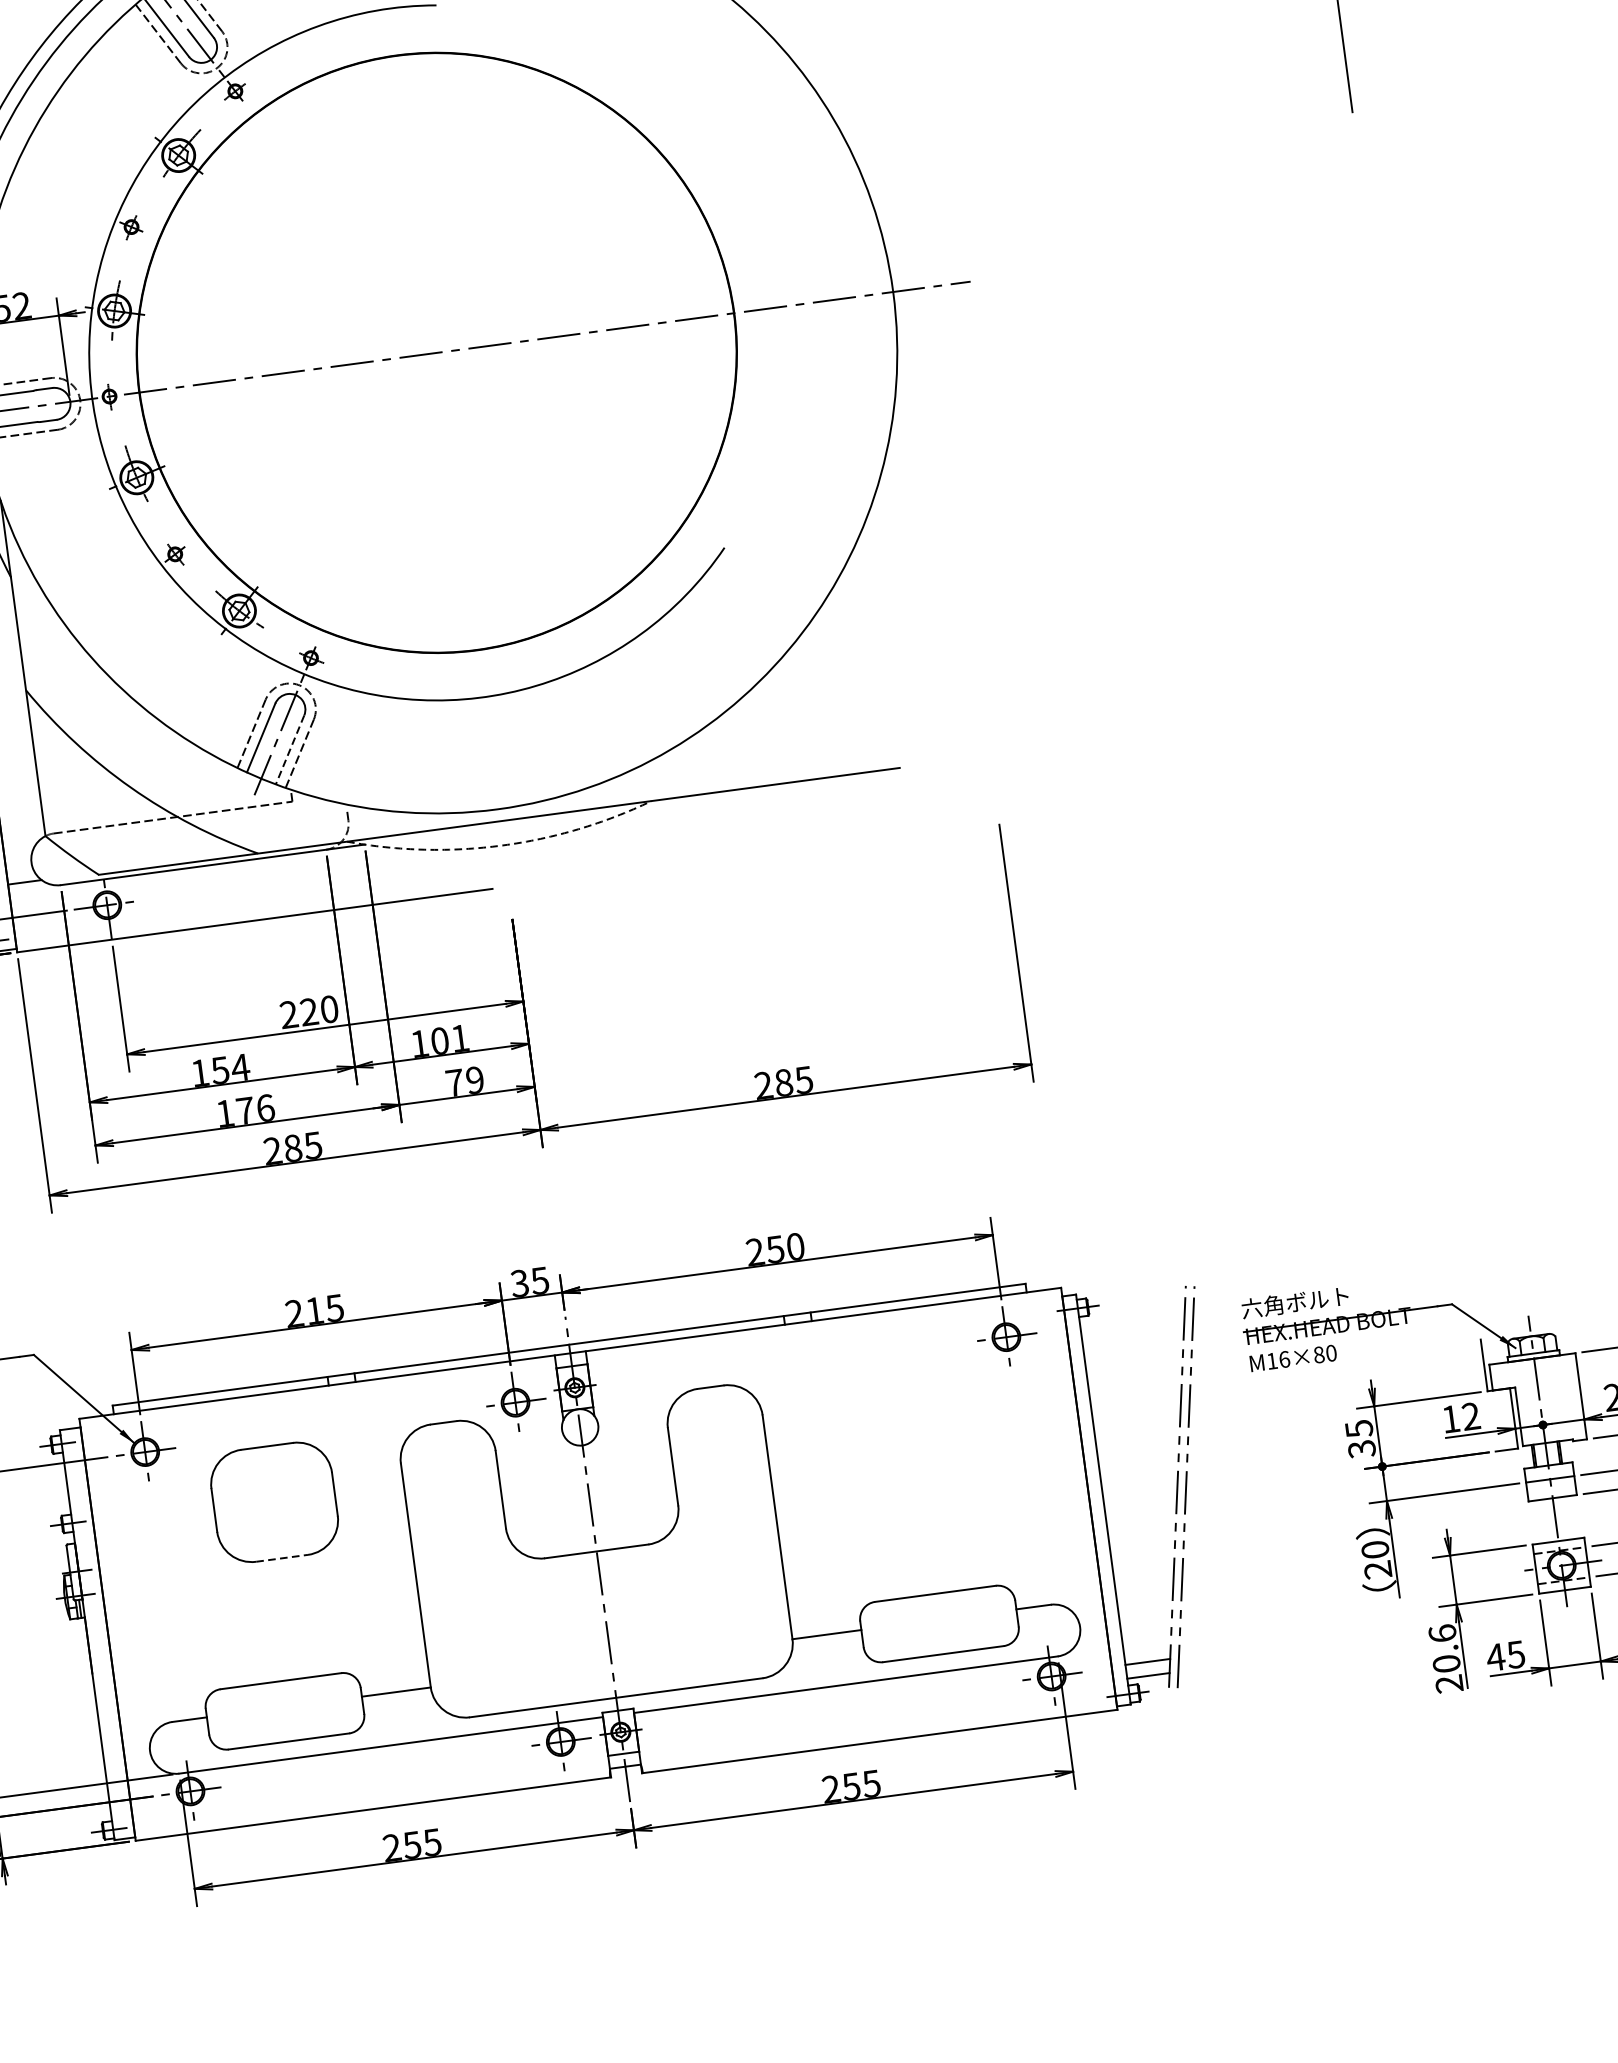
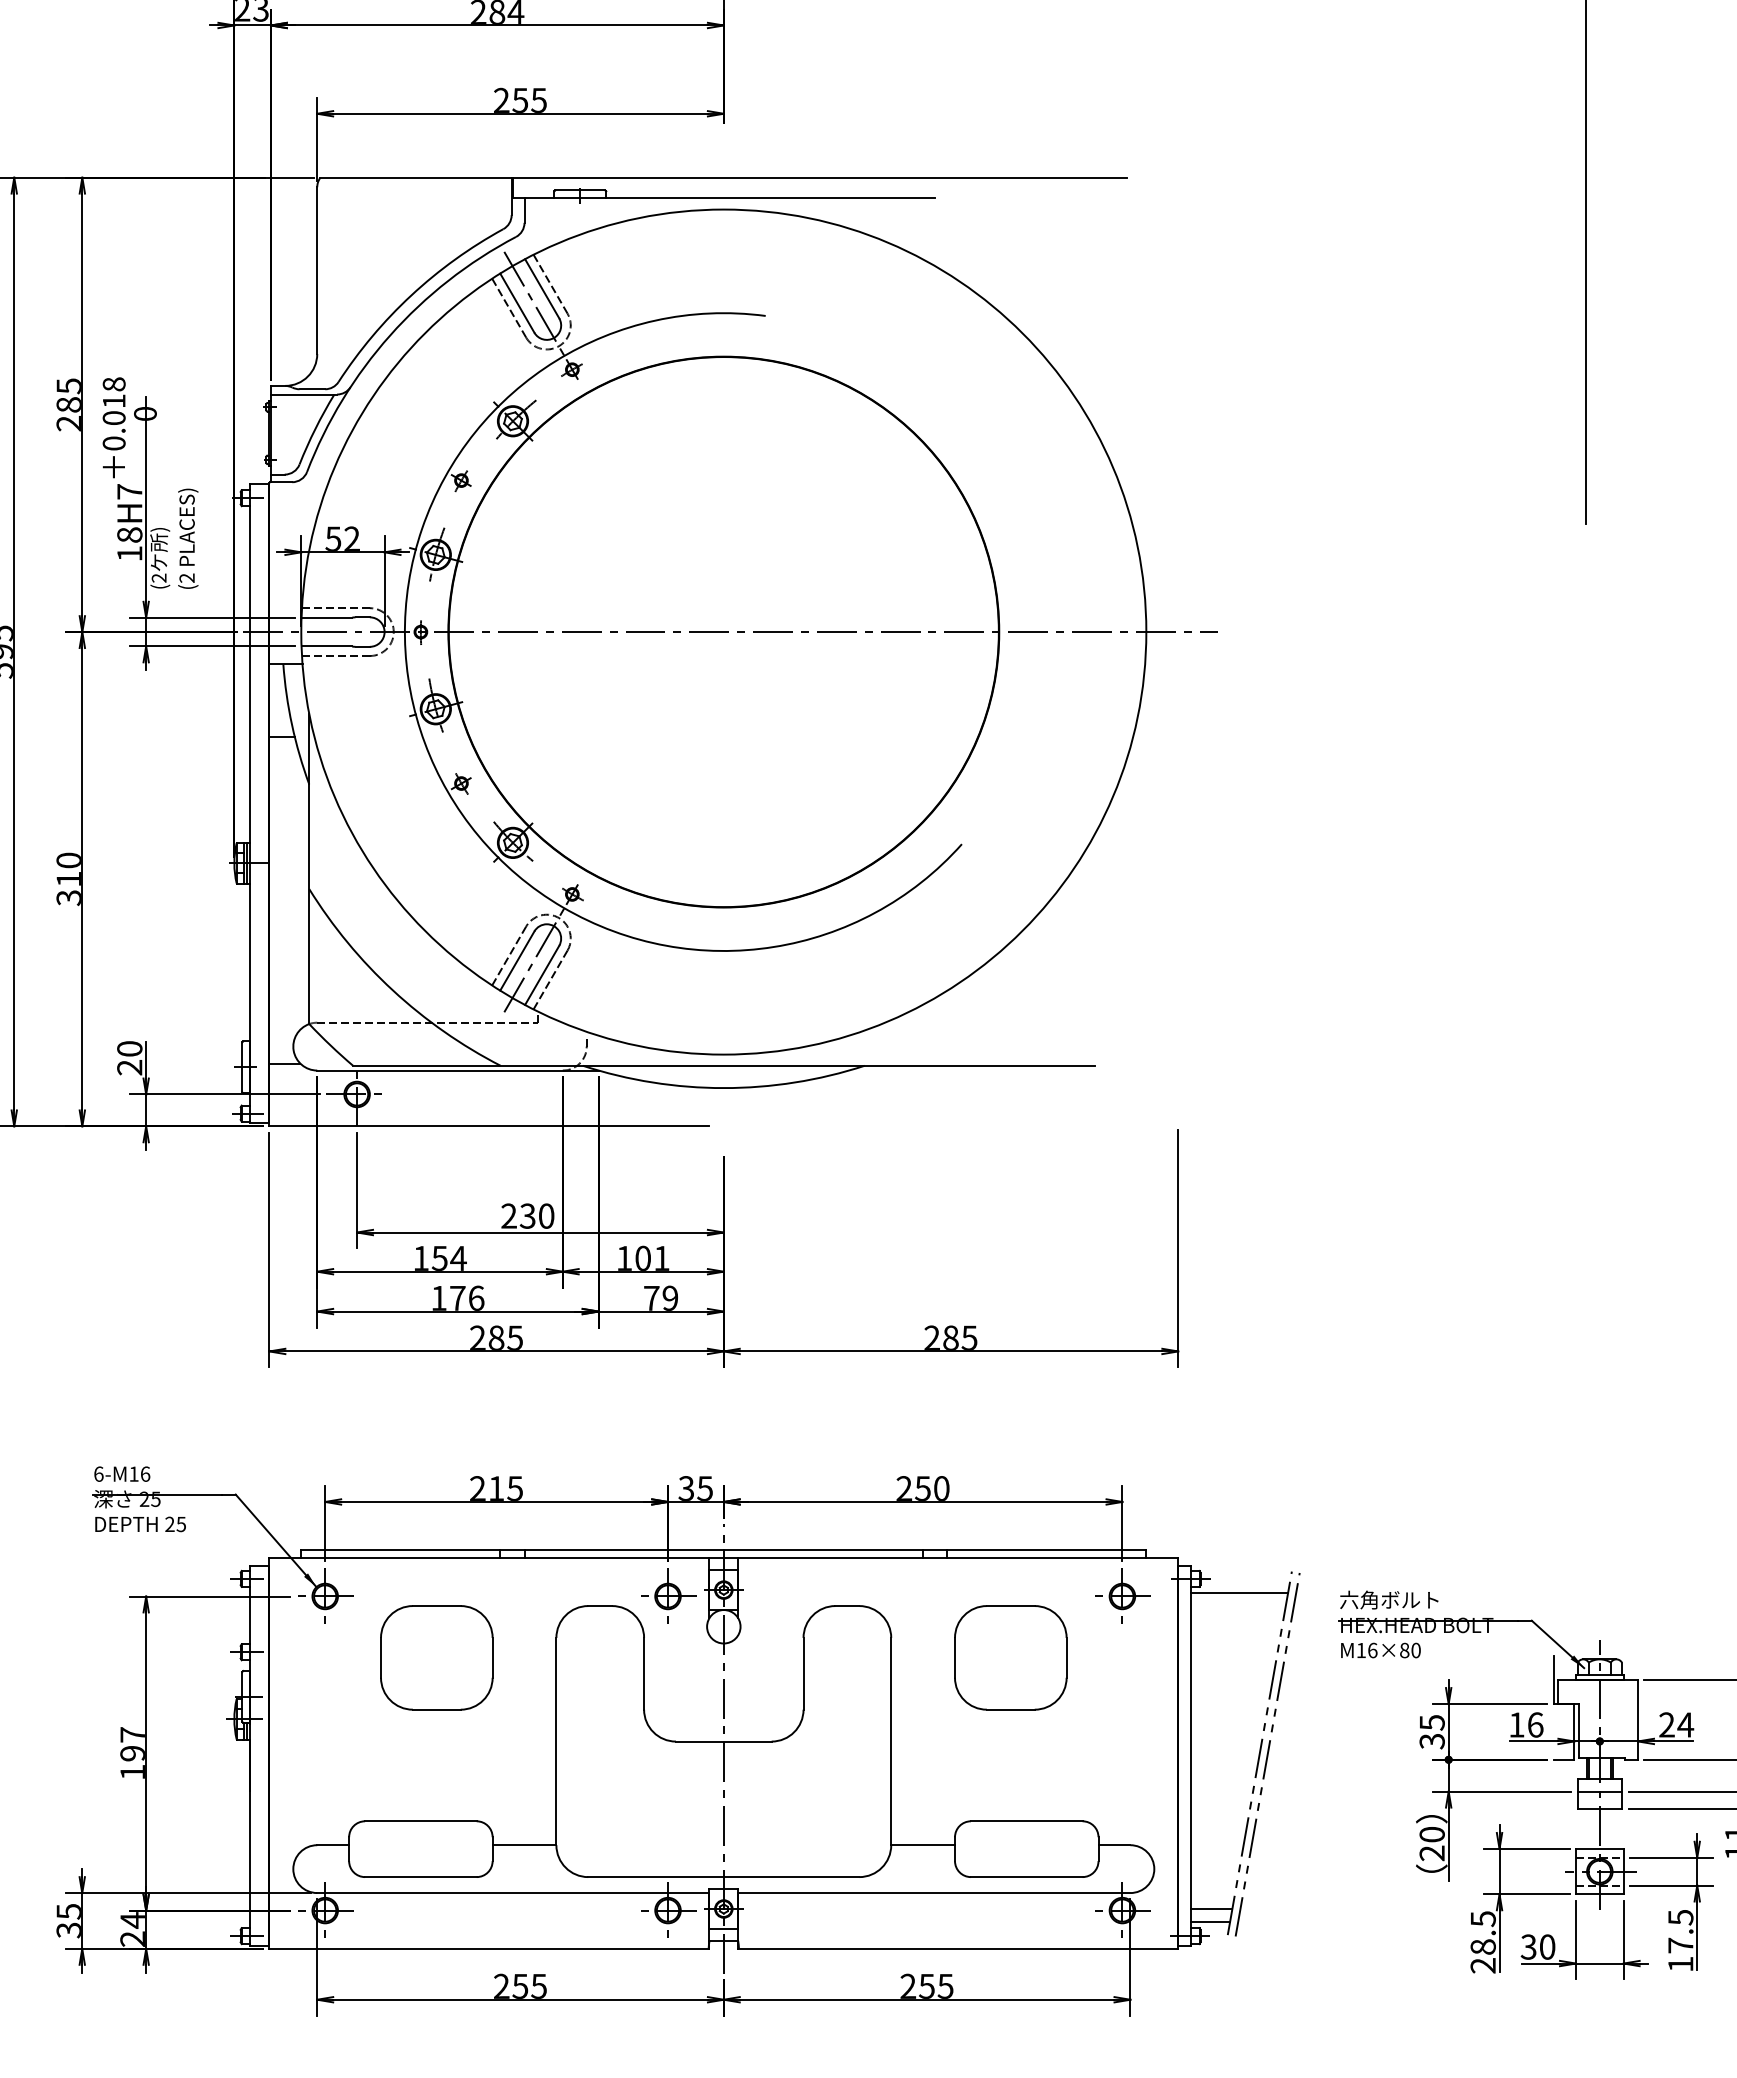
line: (289, 750) -> (541, 975), dashed -> solid
arc: (502, 845) -> (723, 1088), dashed -> solid
text: (308, 1012) -> (527, 1216), 220 -> 230
line: (1132, 1317) -> (1239, 1593), added
text: (1471, 1415) -> (1535, 1724), 12 -> 16
part: (894, 1419) -> (1010, 1657), added
line: (281, 1558) -> (436, 1709), dashed -> solid
text: (1443, 1648) -> (1482, 1932), 20.6 -> 28.5
text: (1505, 1655) -> (1537, 1946), 45 -> 30

